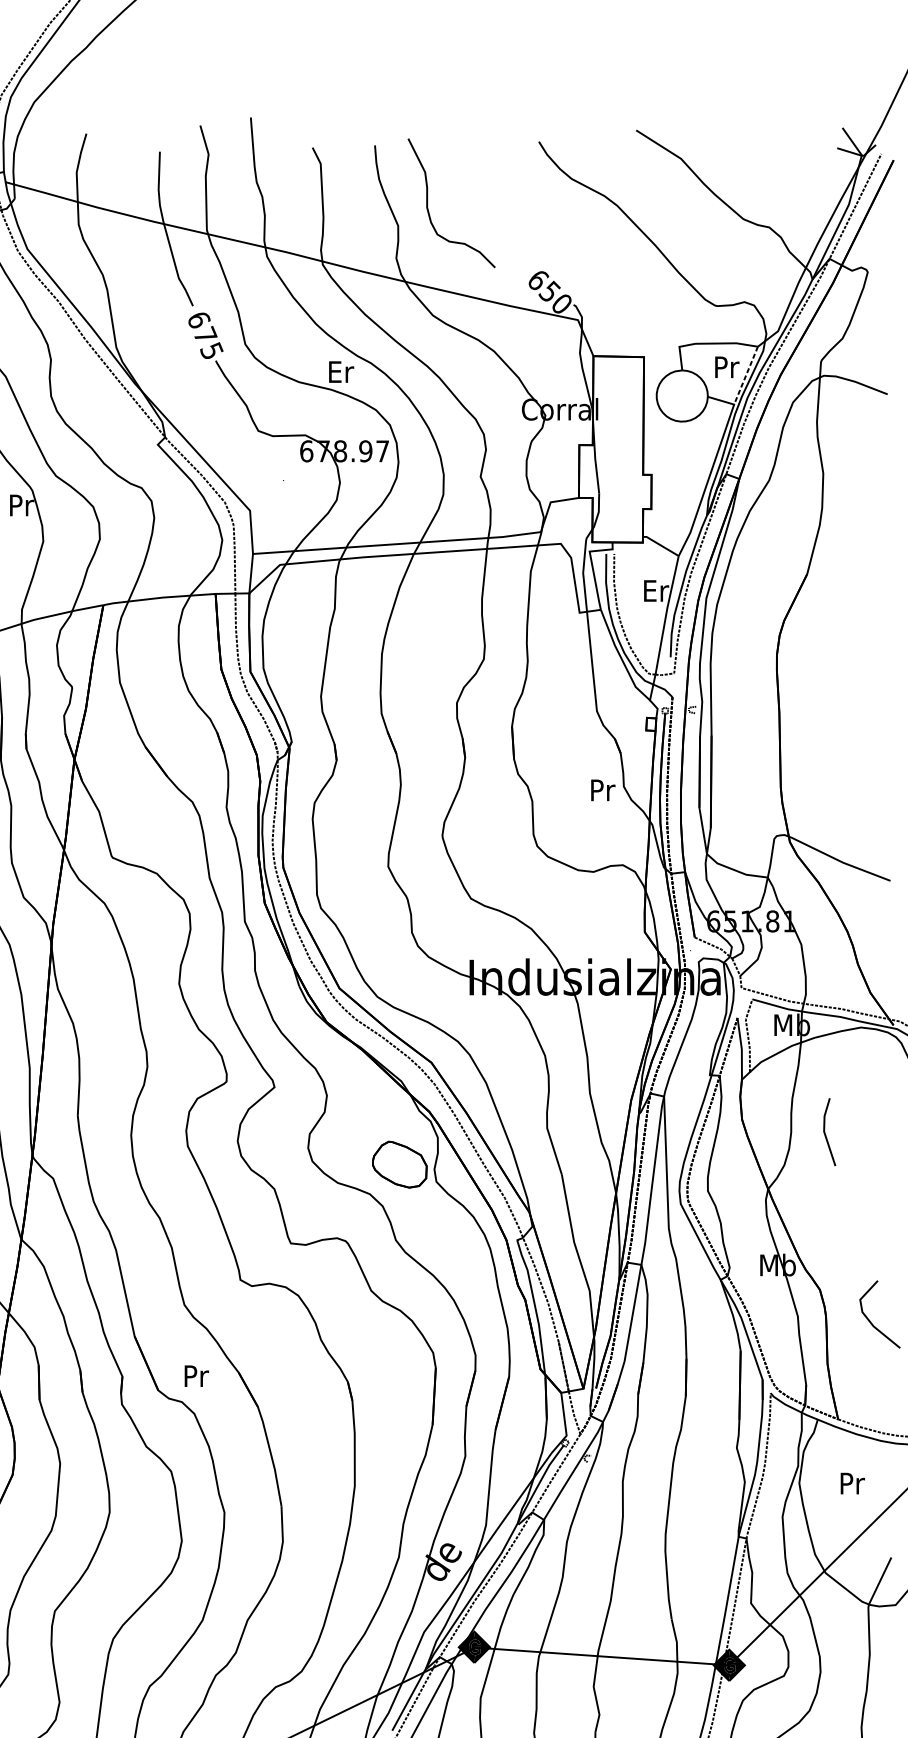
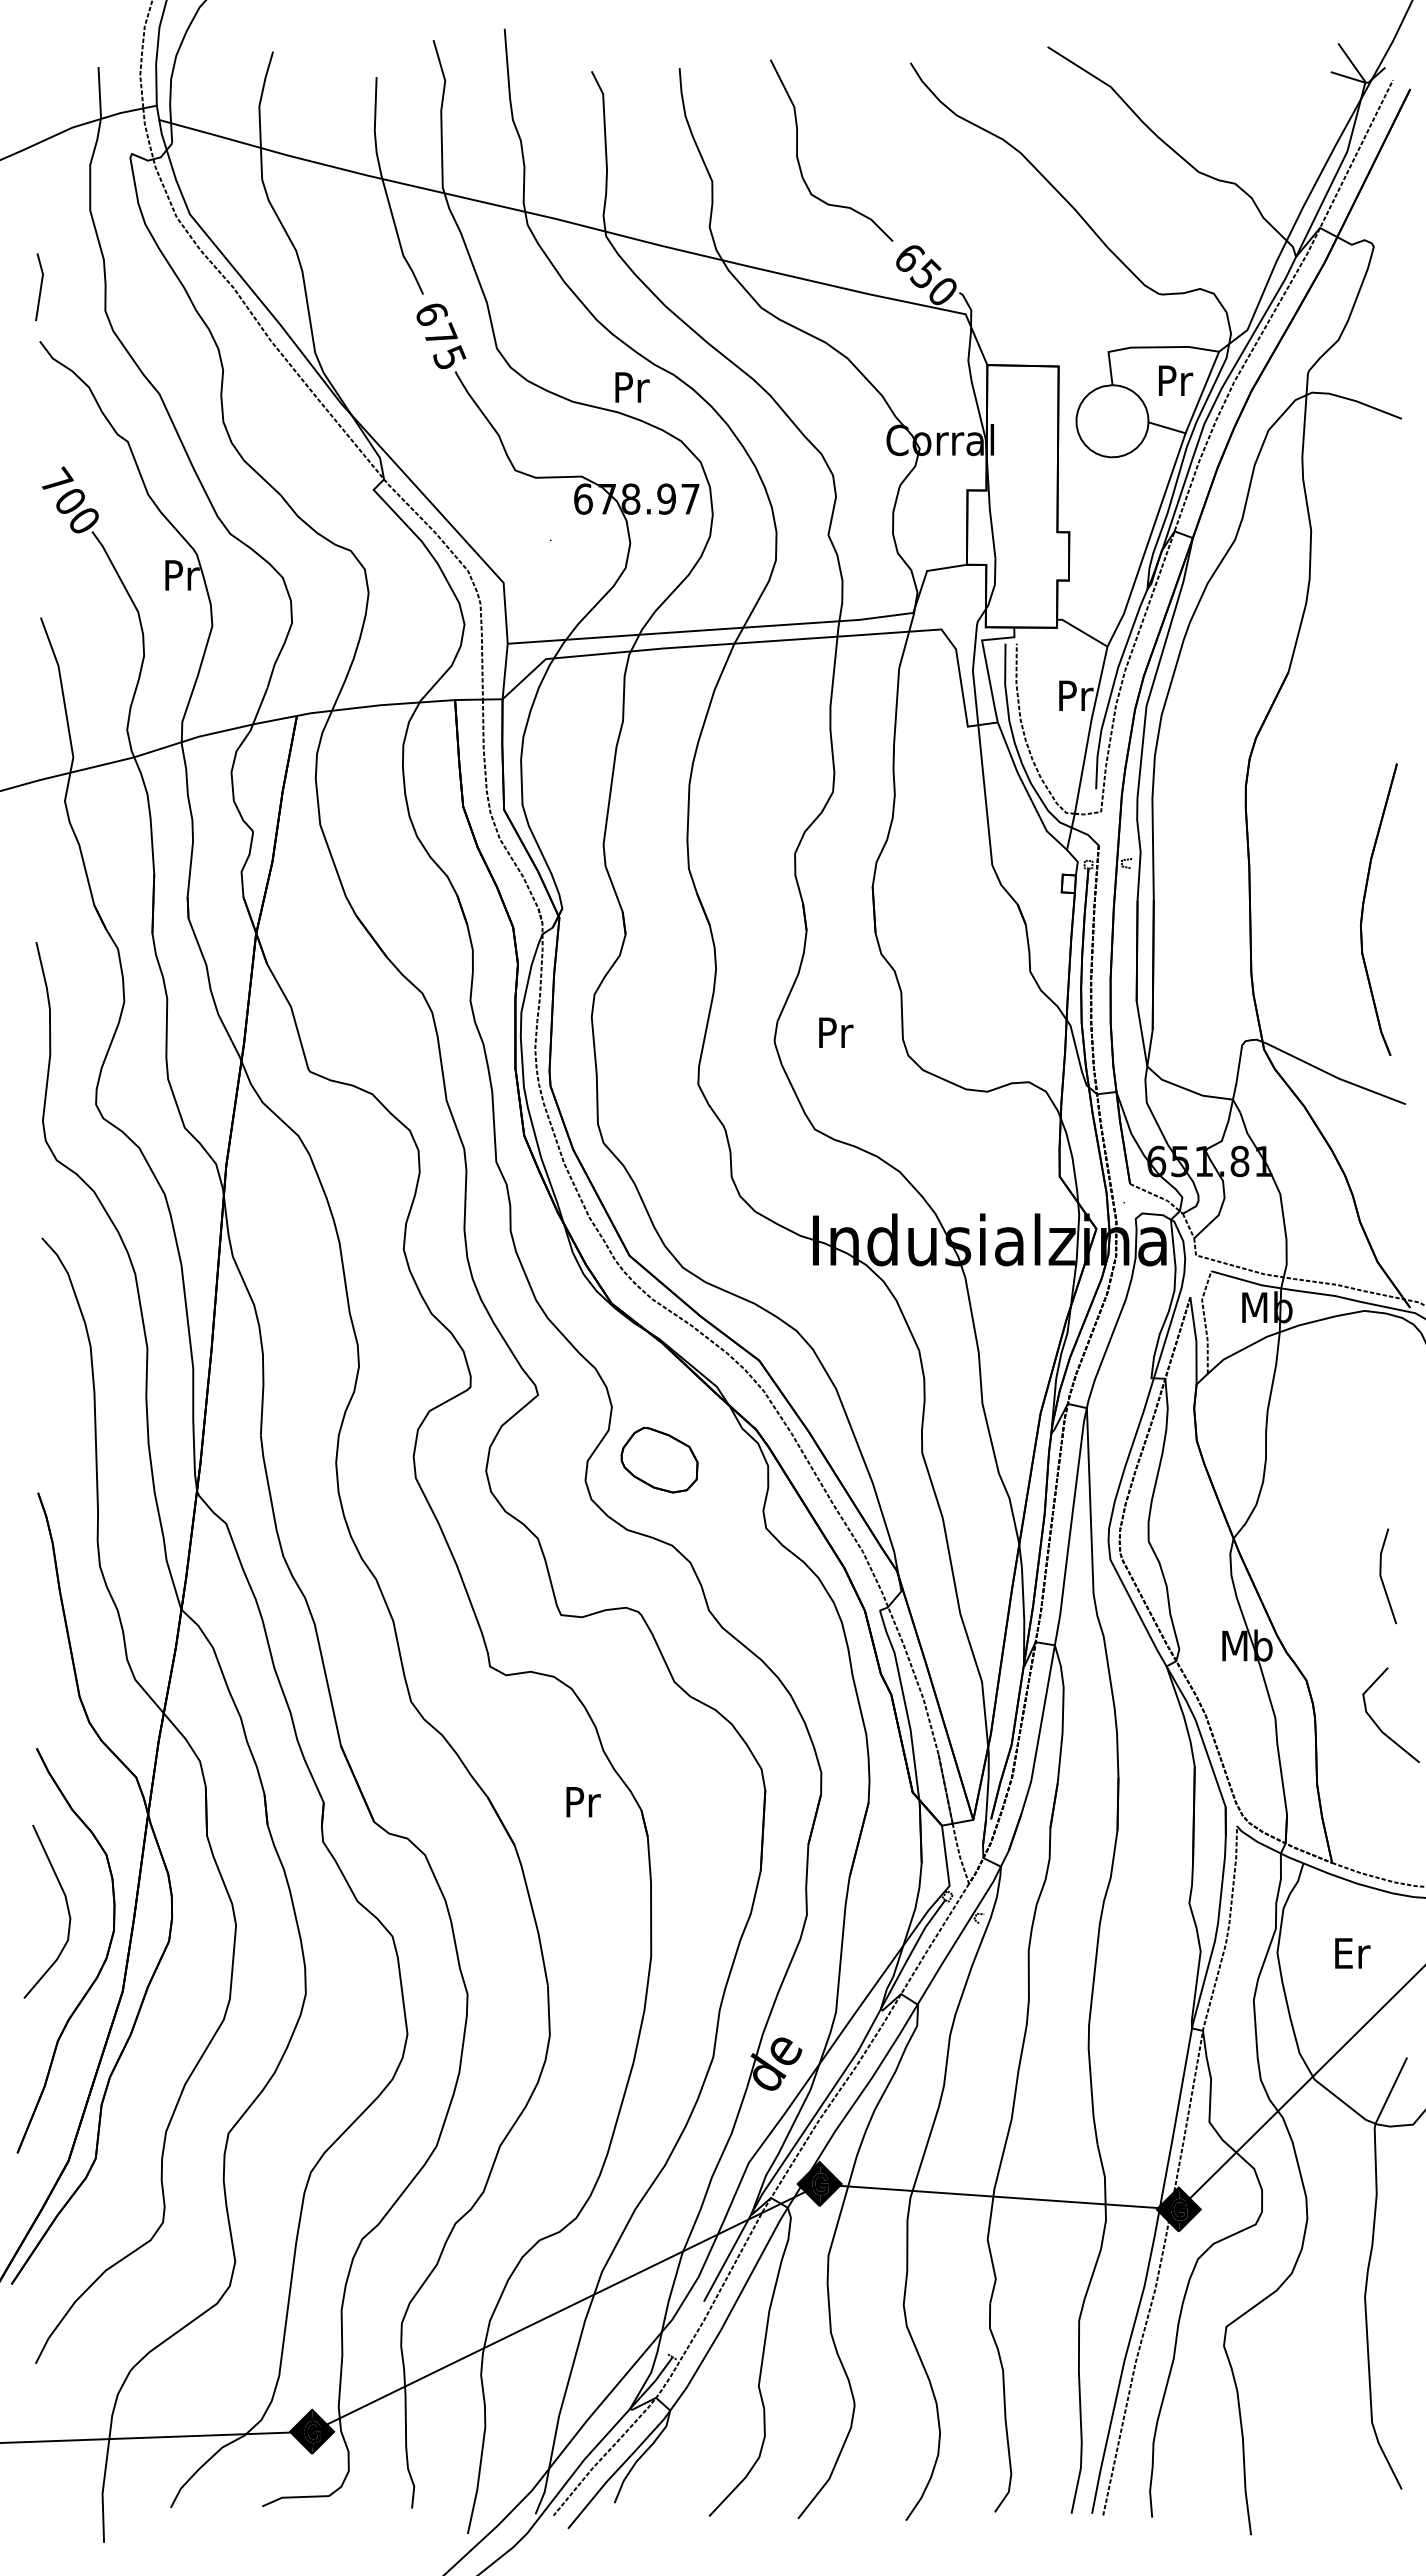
curve: (428, 208) -> (798, 157), moved
text: (341, 372) -> (632, 387), Er -> Pr
line: (746, 375) -> (1202, 392), dashed -> solid
text: (656, 590) -> (1075, 695), Er -> Pr
part: (861, 739) -> (1364, 904), added
text: (603, 790) -> (836, 1032), moved
line: (825, 1133) -> (1382, 1578), moved
part: (399, 1164) -> (659, 1460), moved
text: (196, 1376) -> (583, 1802), moved
text: (852, 1483) -> (1352, 1953), Pr -> Er

